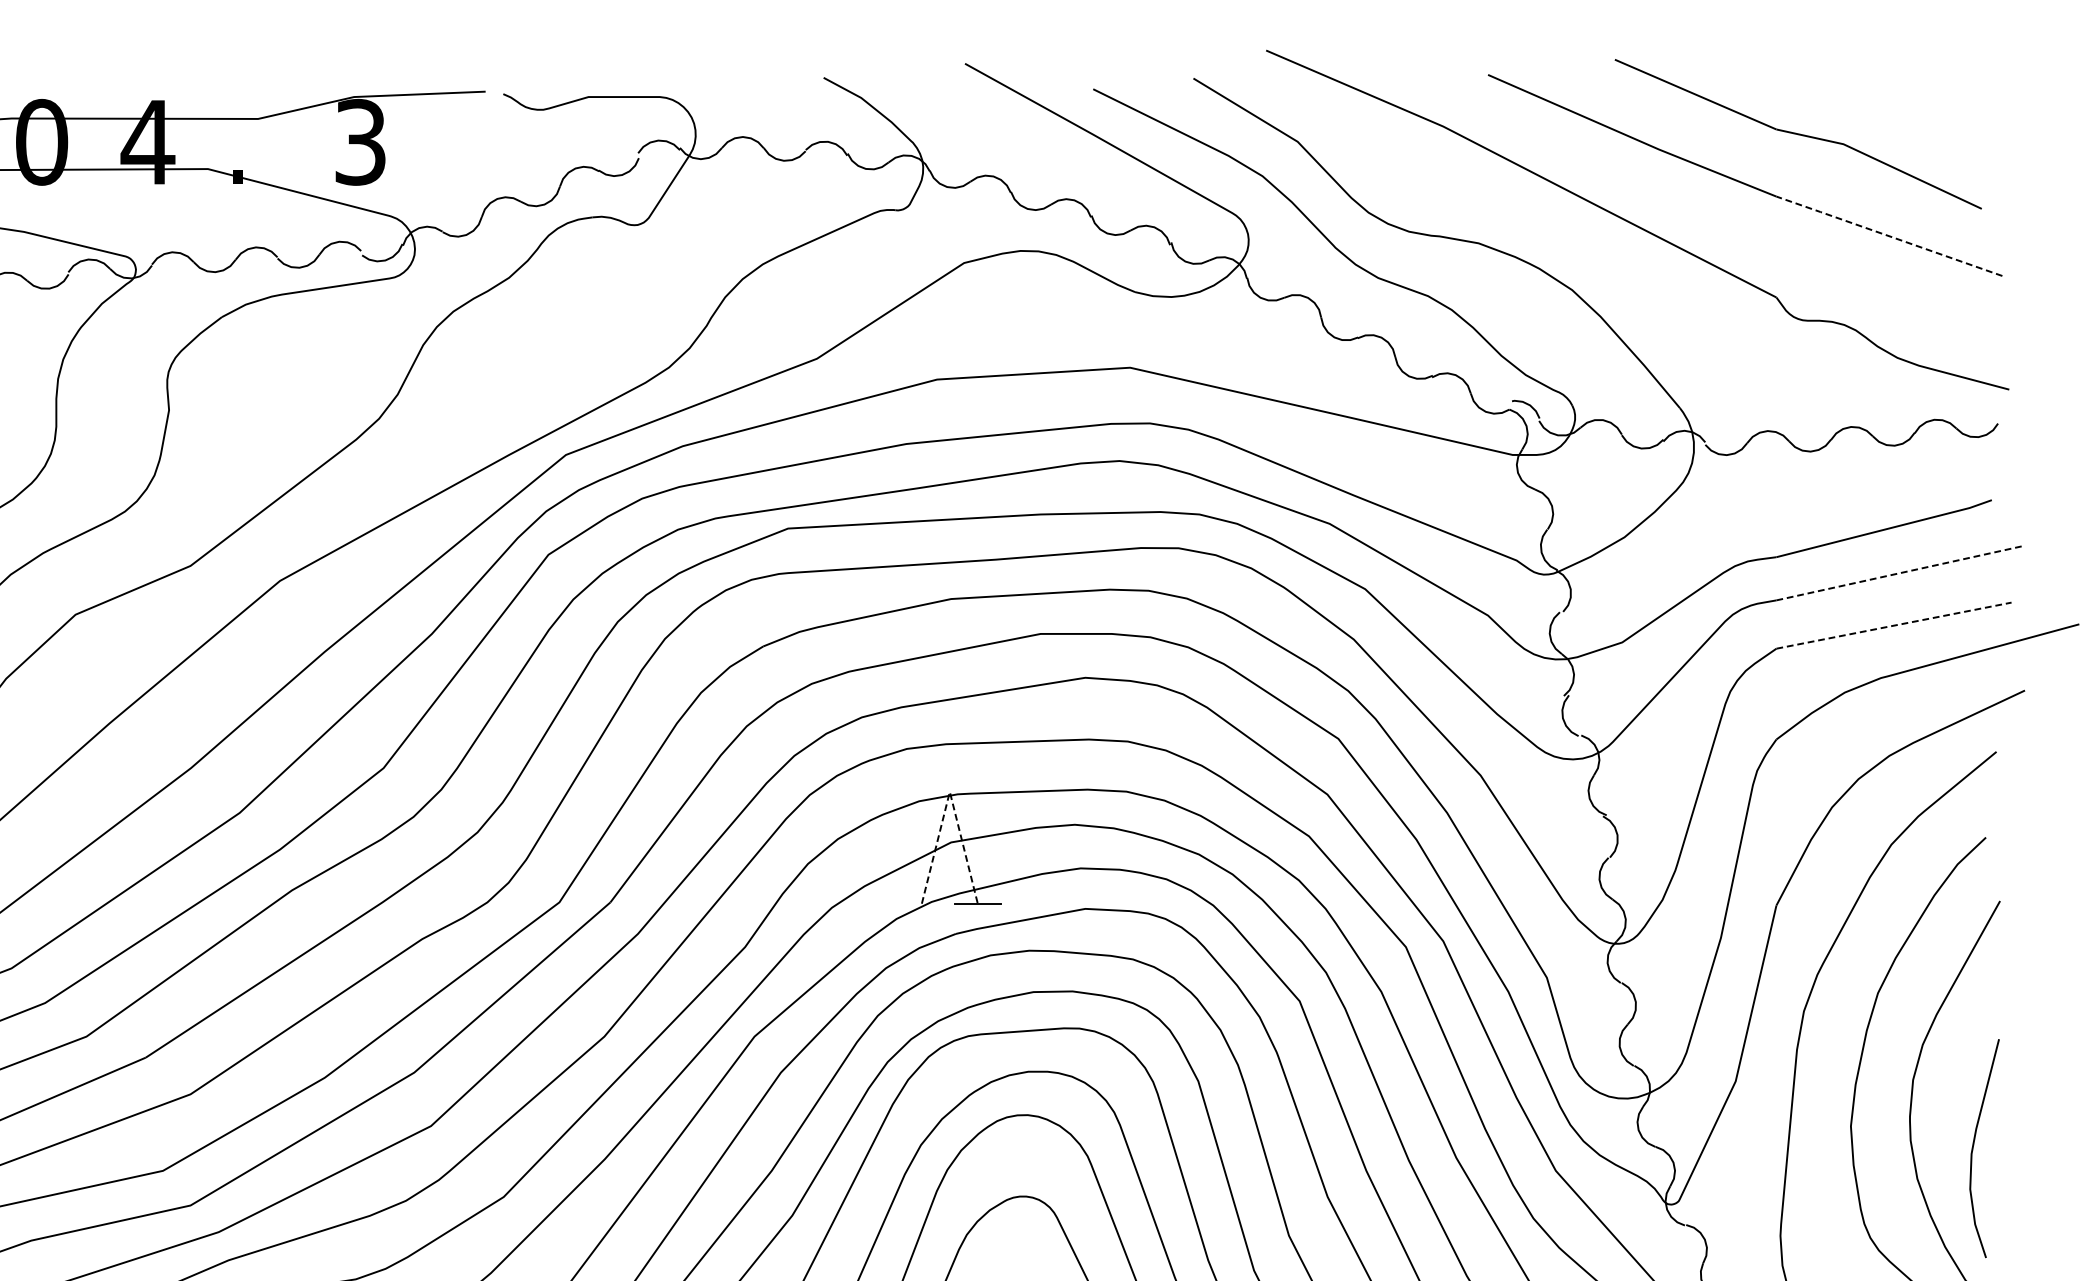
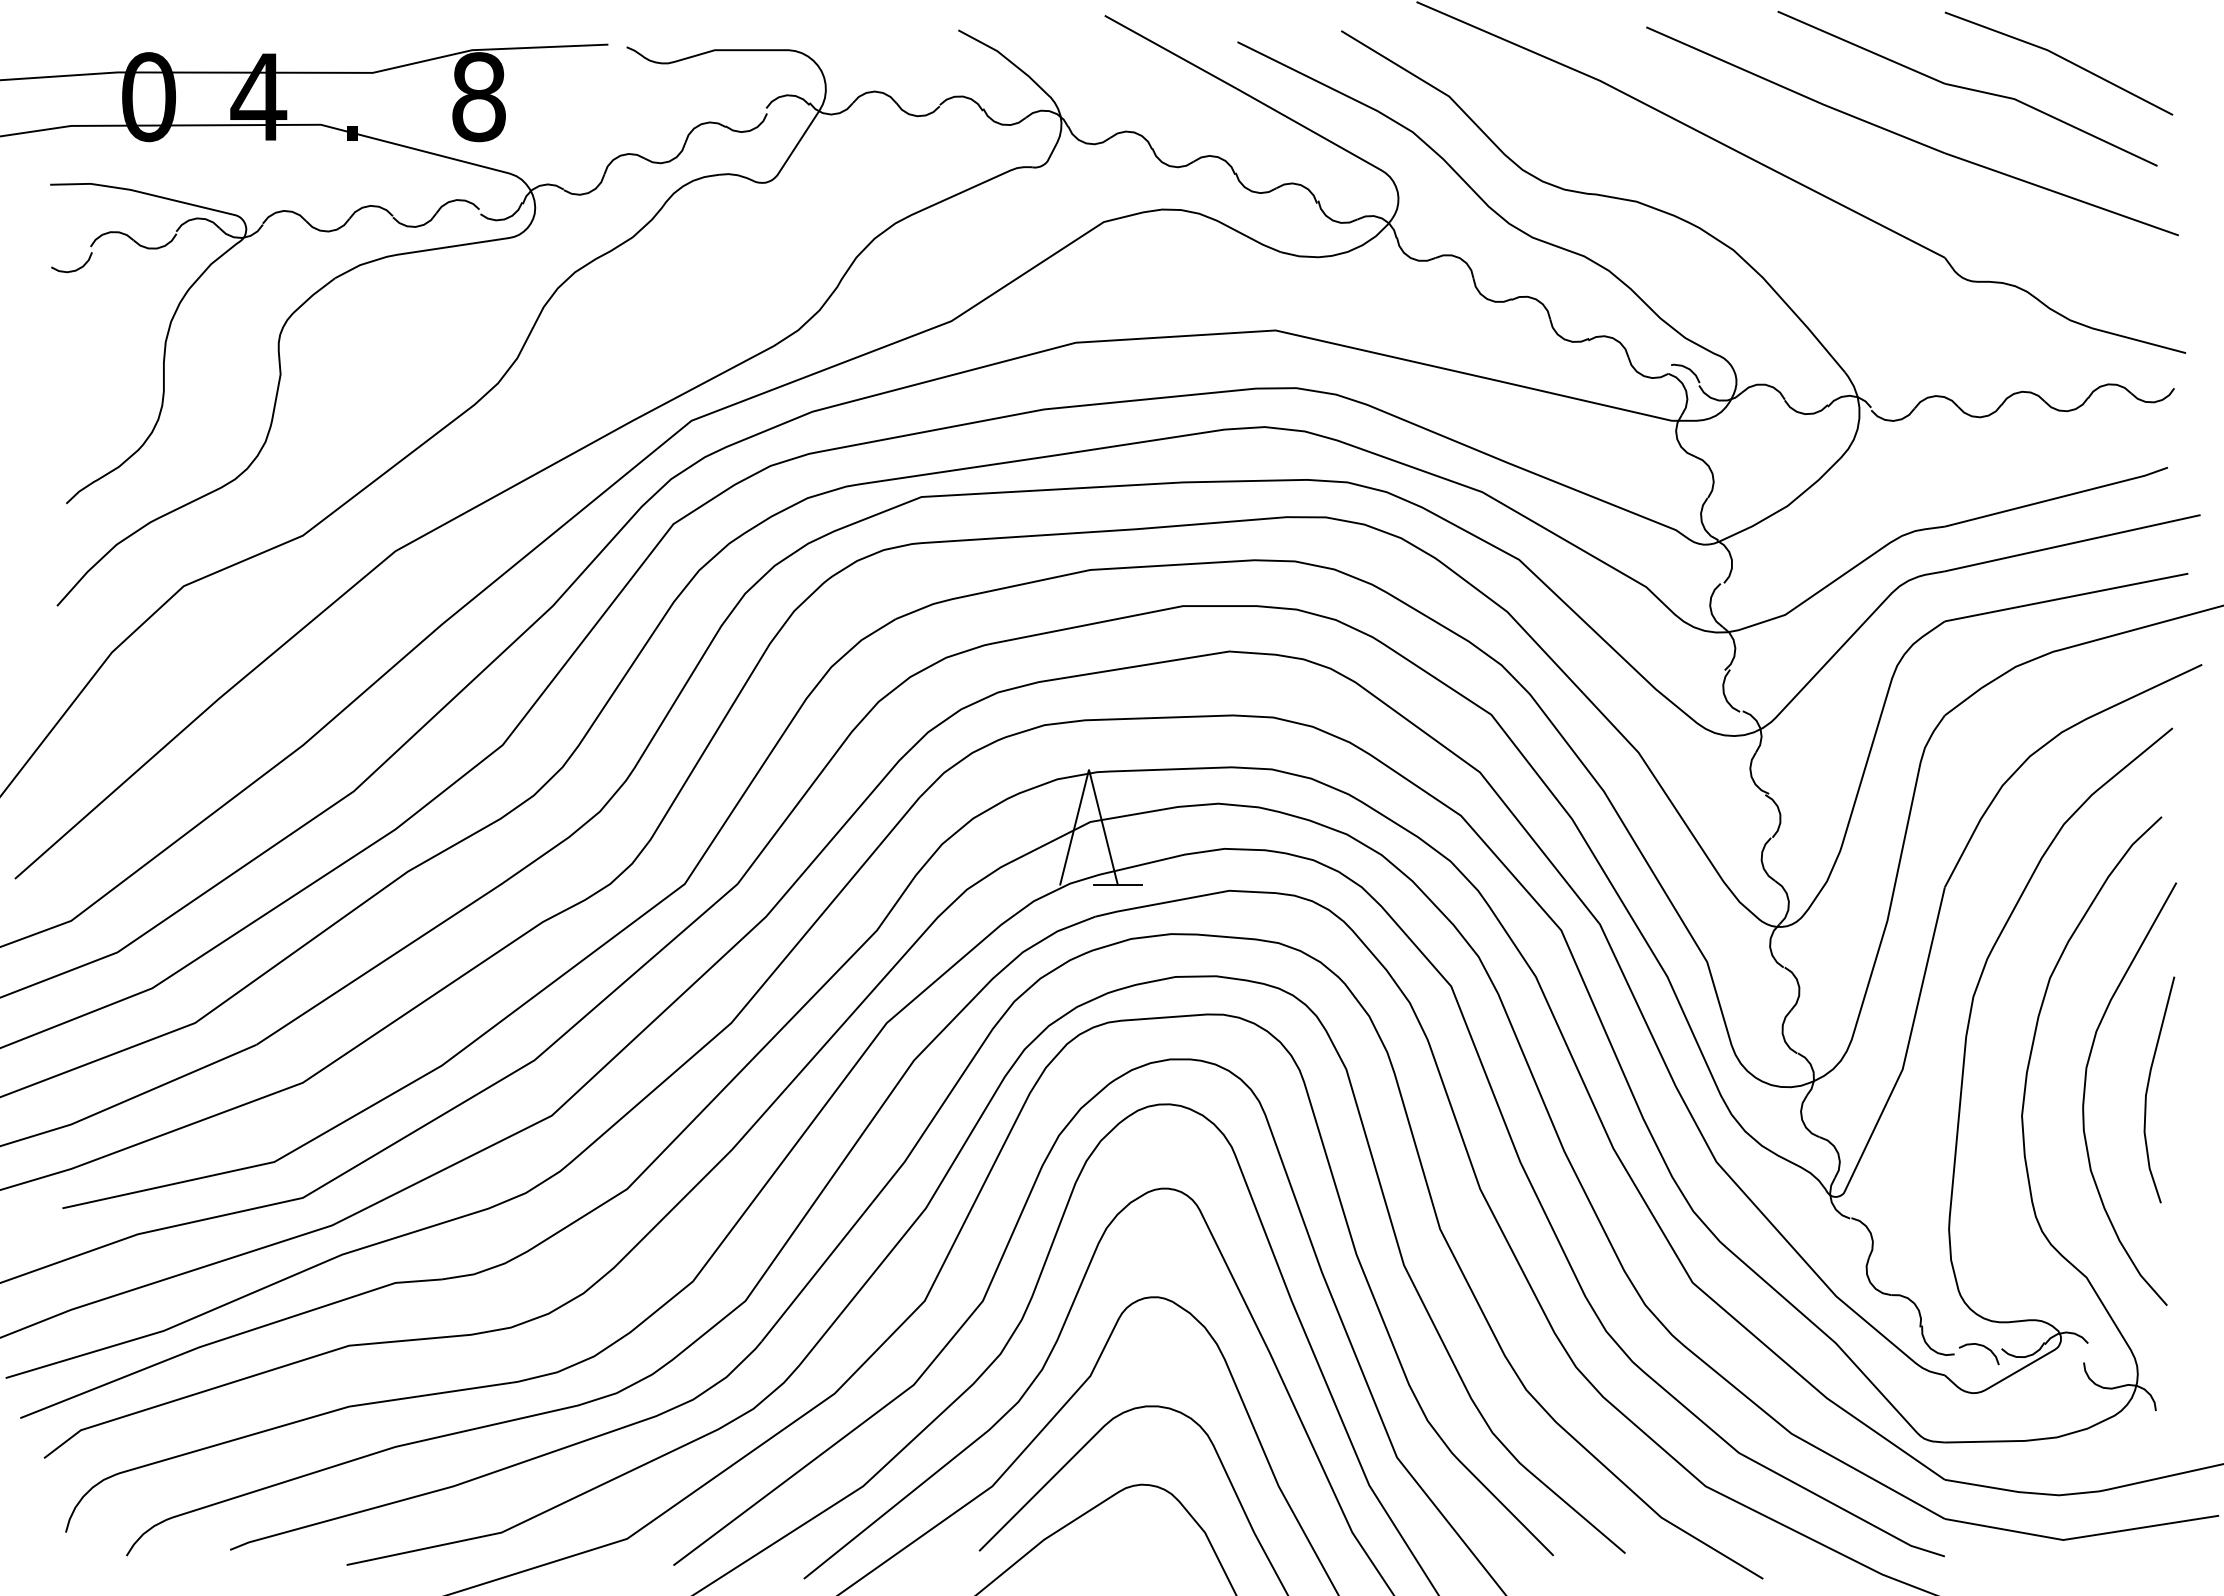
line: (1889, 105) -> (2061, 58), added
text: (360, 142) -> (478, 97), 3 -> 8
line: (1889, 236) -> (2061, 194), dashed -> solid
line: (1899, 573) -> (2072, 543), dashed -> solid
line: (1894, 625) -> (2067, 597), dashed -> solid
line: (950, 791) -> (1089, 769), dashed -> solid
curve: (1974, 1147) -> (2148, 1088), moved

